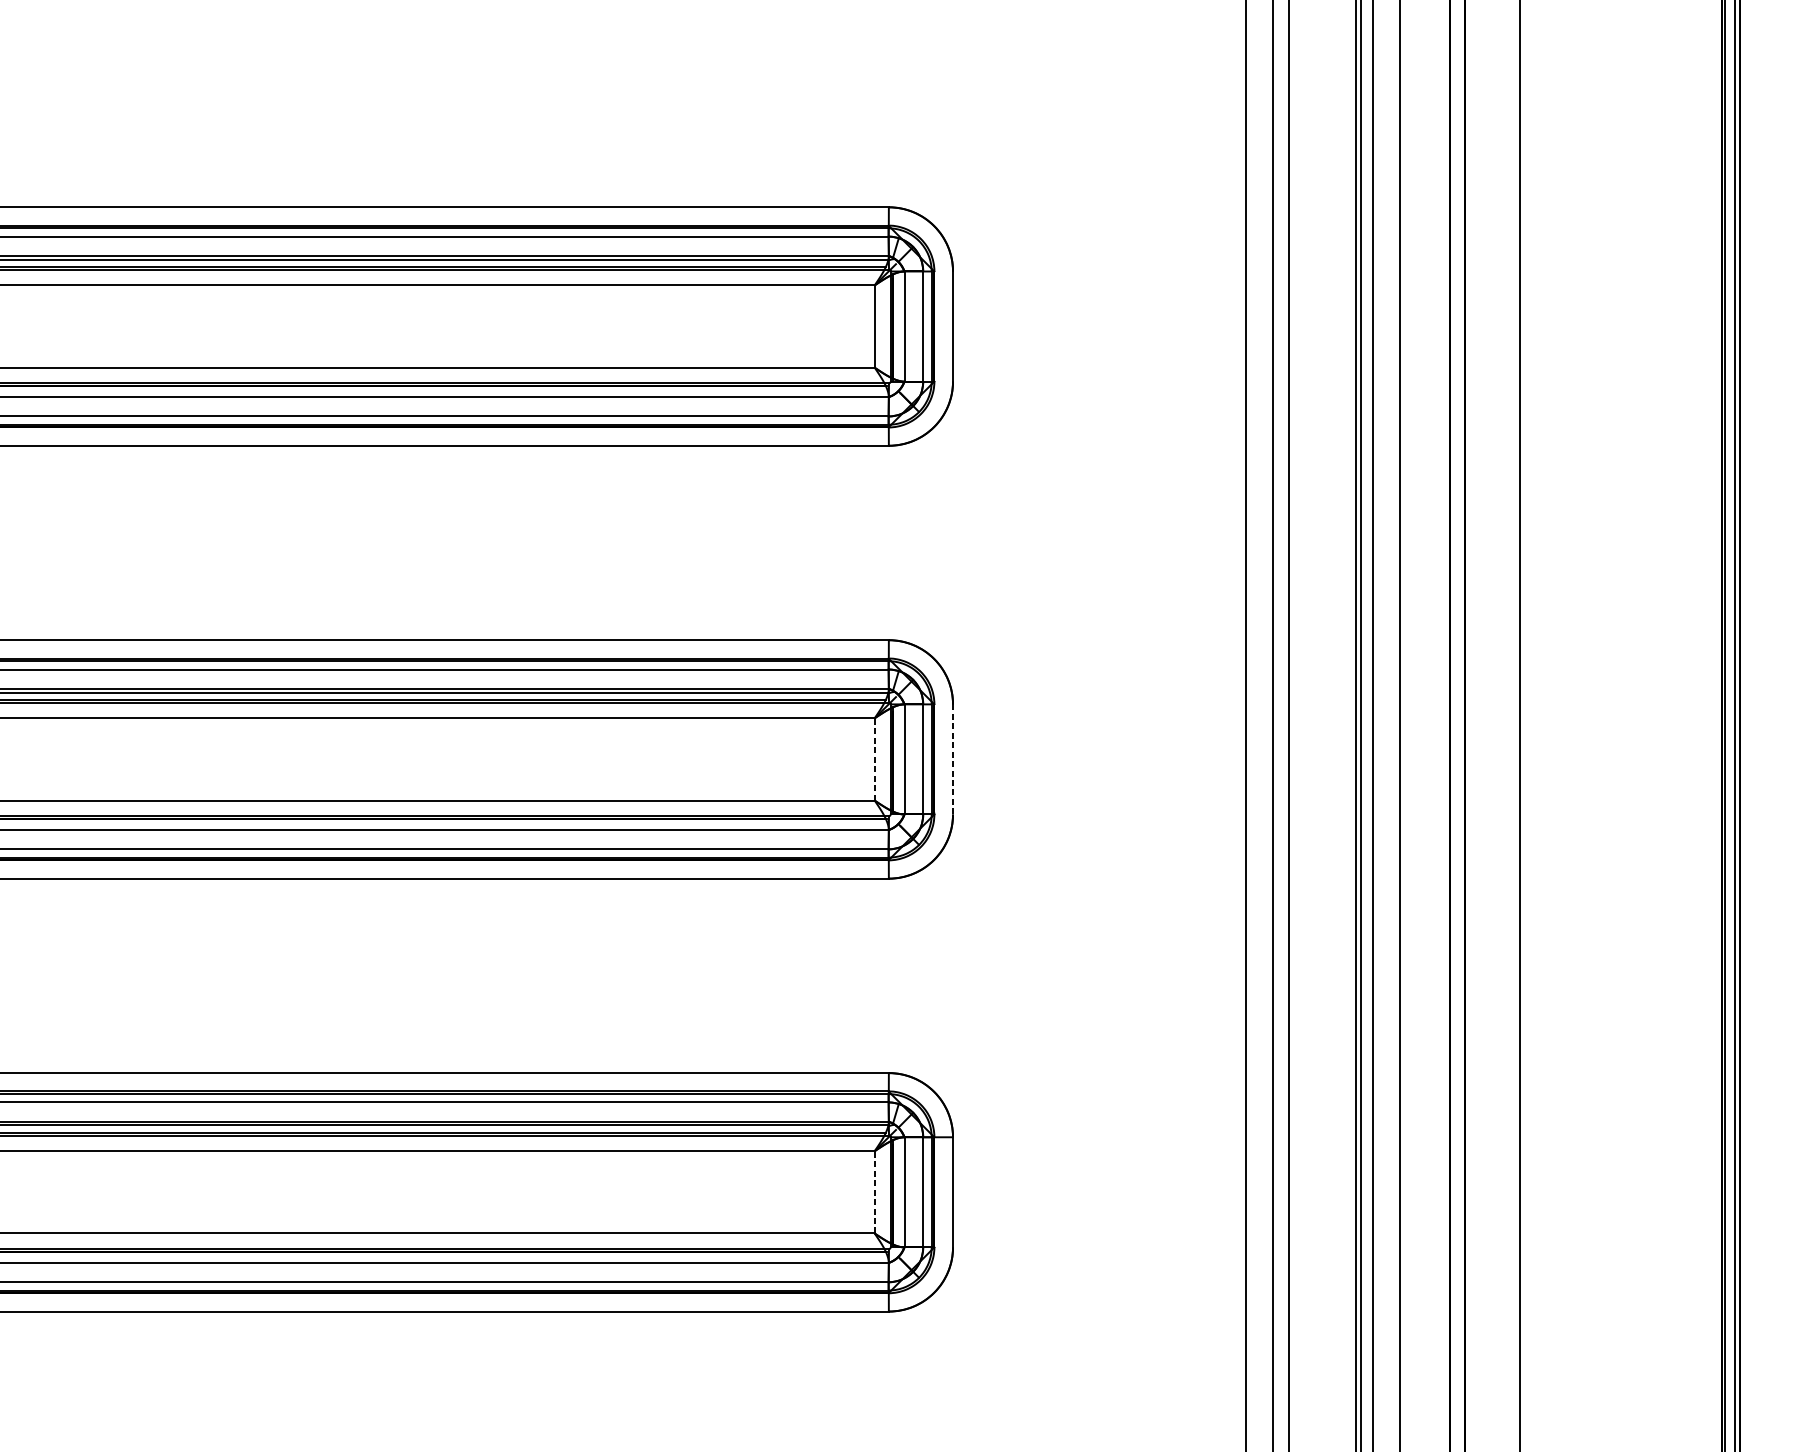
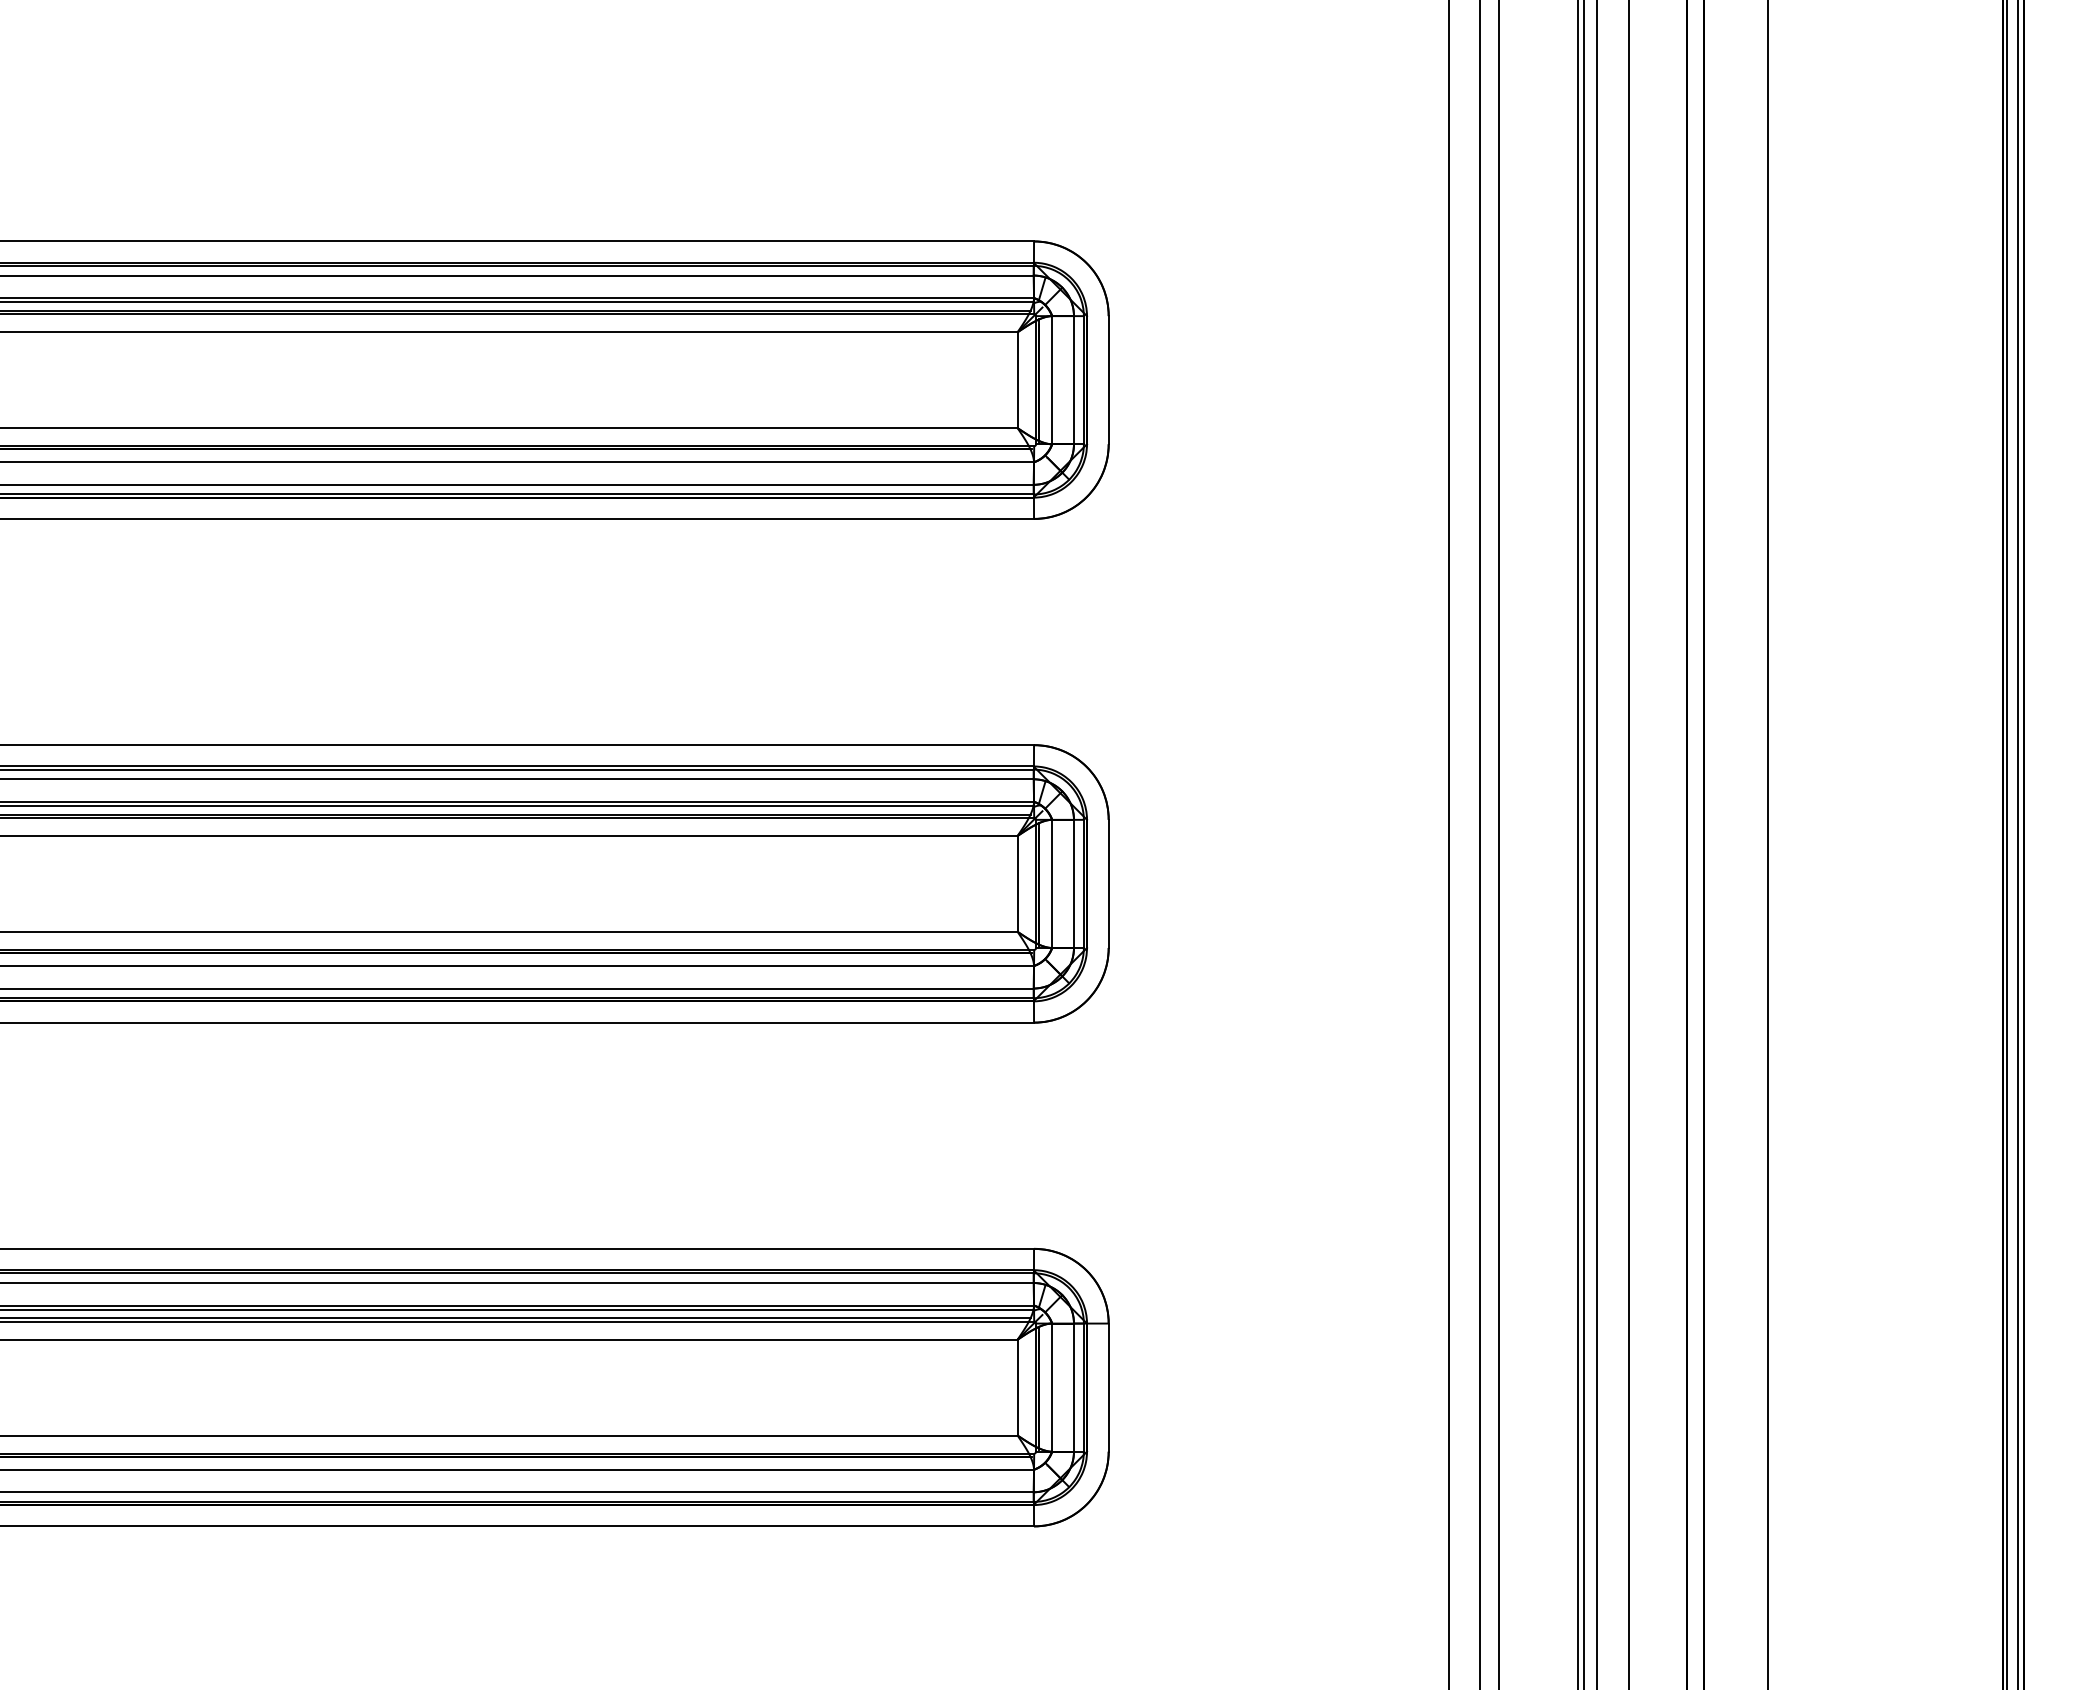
line: (874, 759) -> (1017, 883), dashed -> solid
line: (952, 759) -> (1108, 884), dashed -> solid
line: (874, 1192) -> (1017, 1387), dashed -> solid

